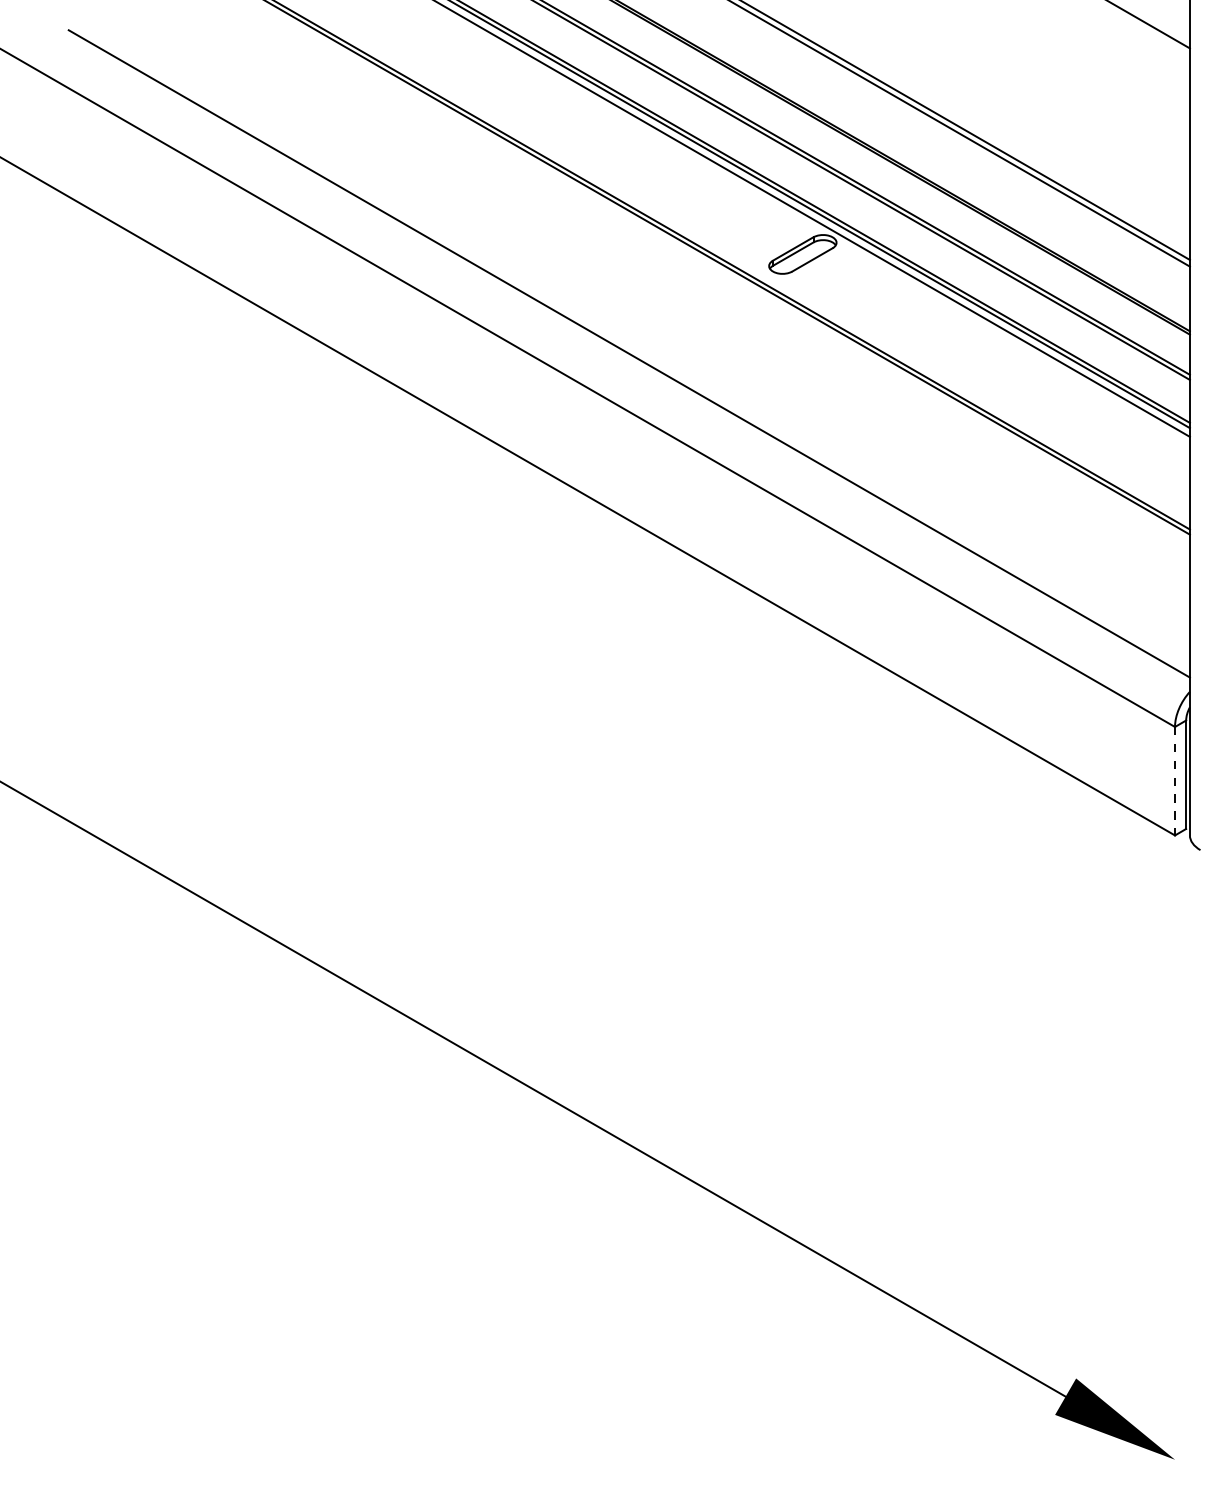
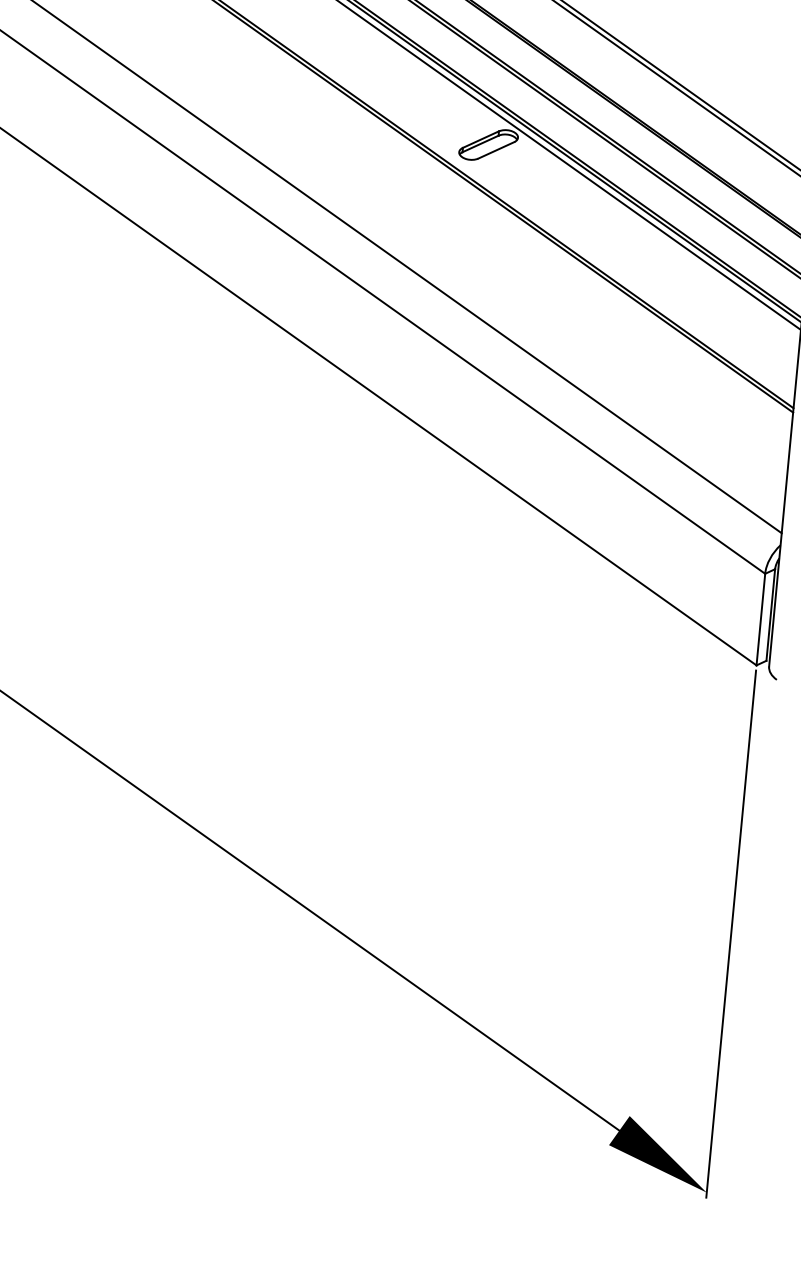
line: (1175, 781) -> (761, 619), dashed -> solid
line: (1175, 1153) -> (731, 934), added

